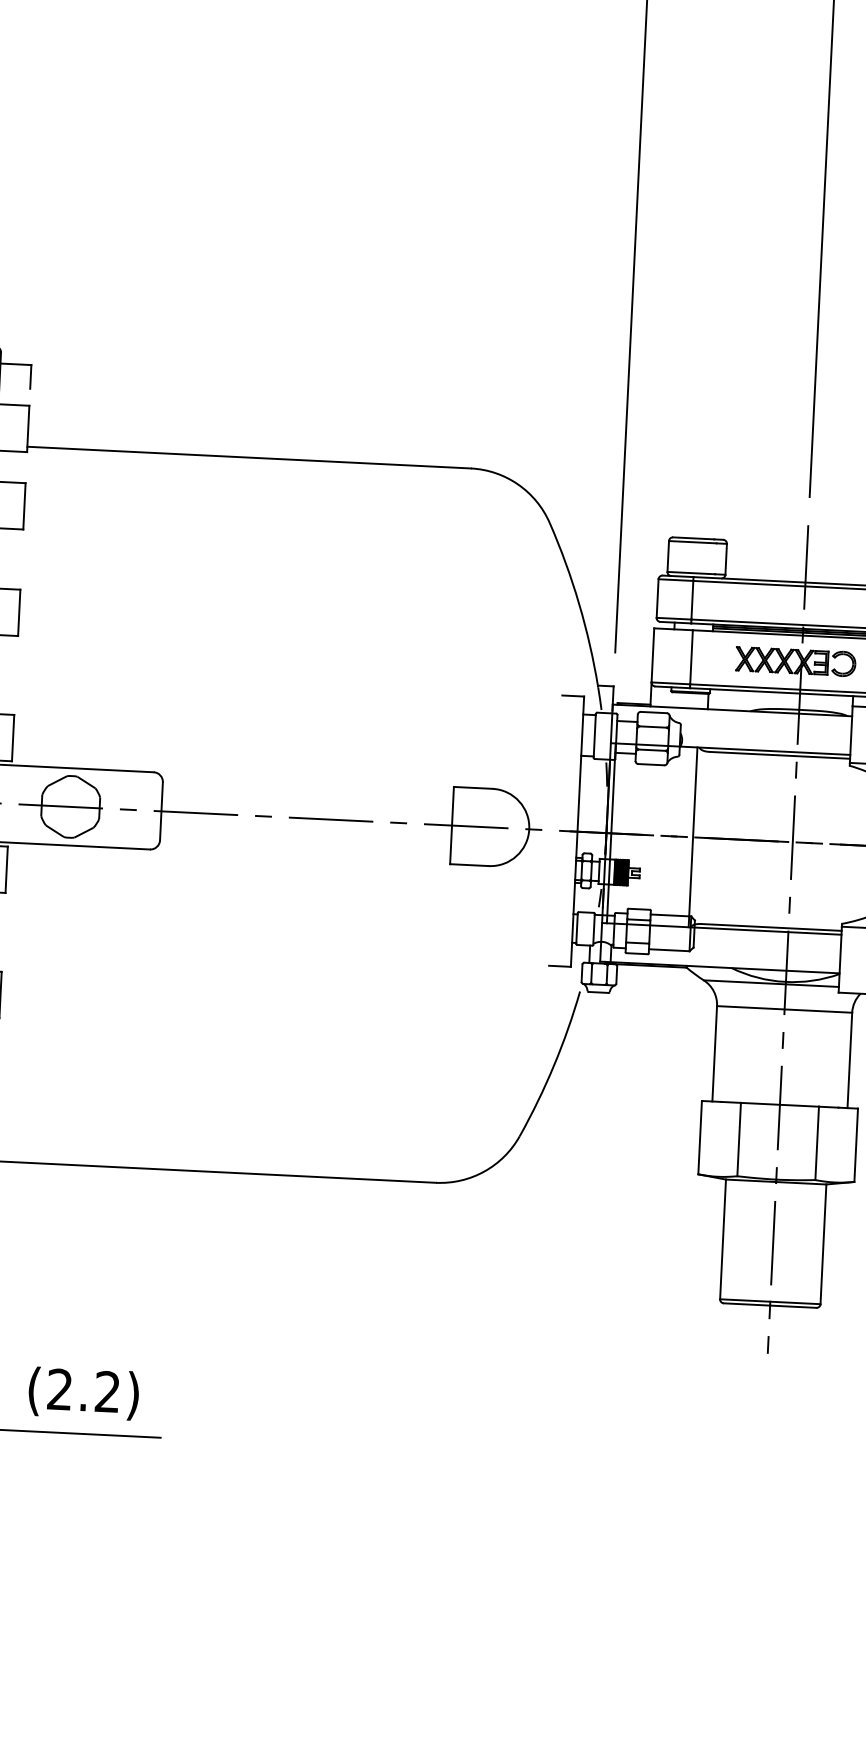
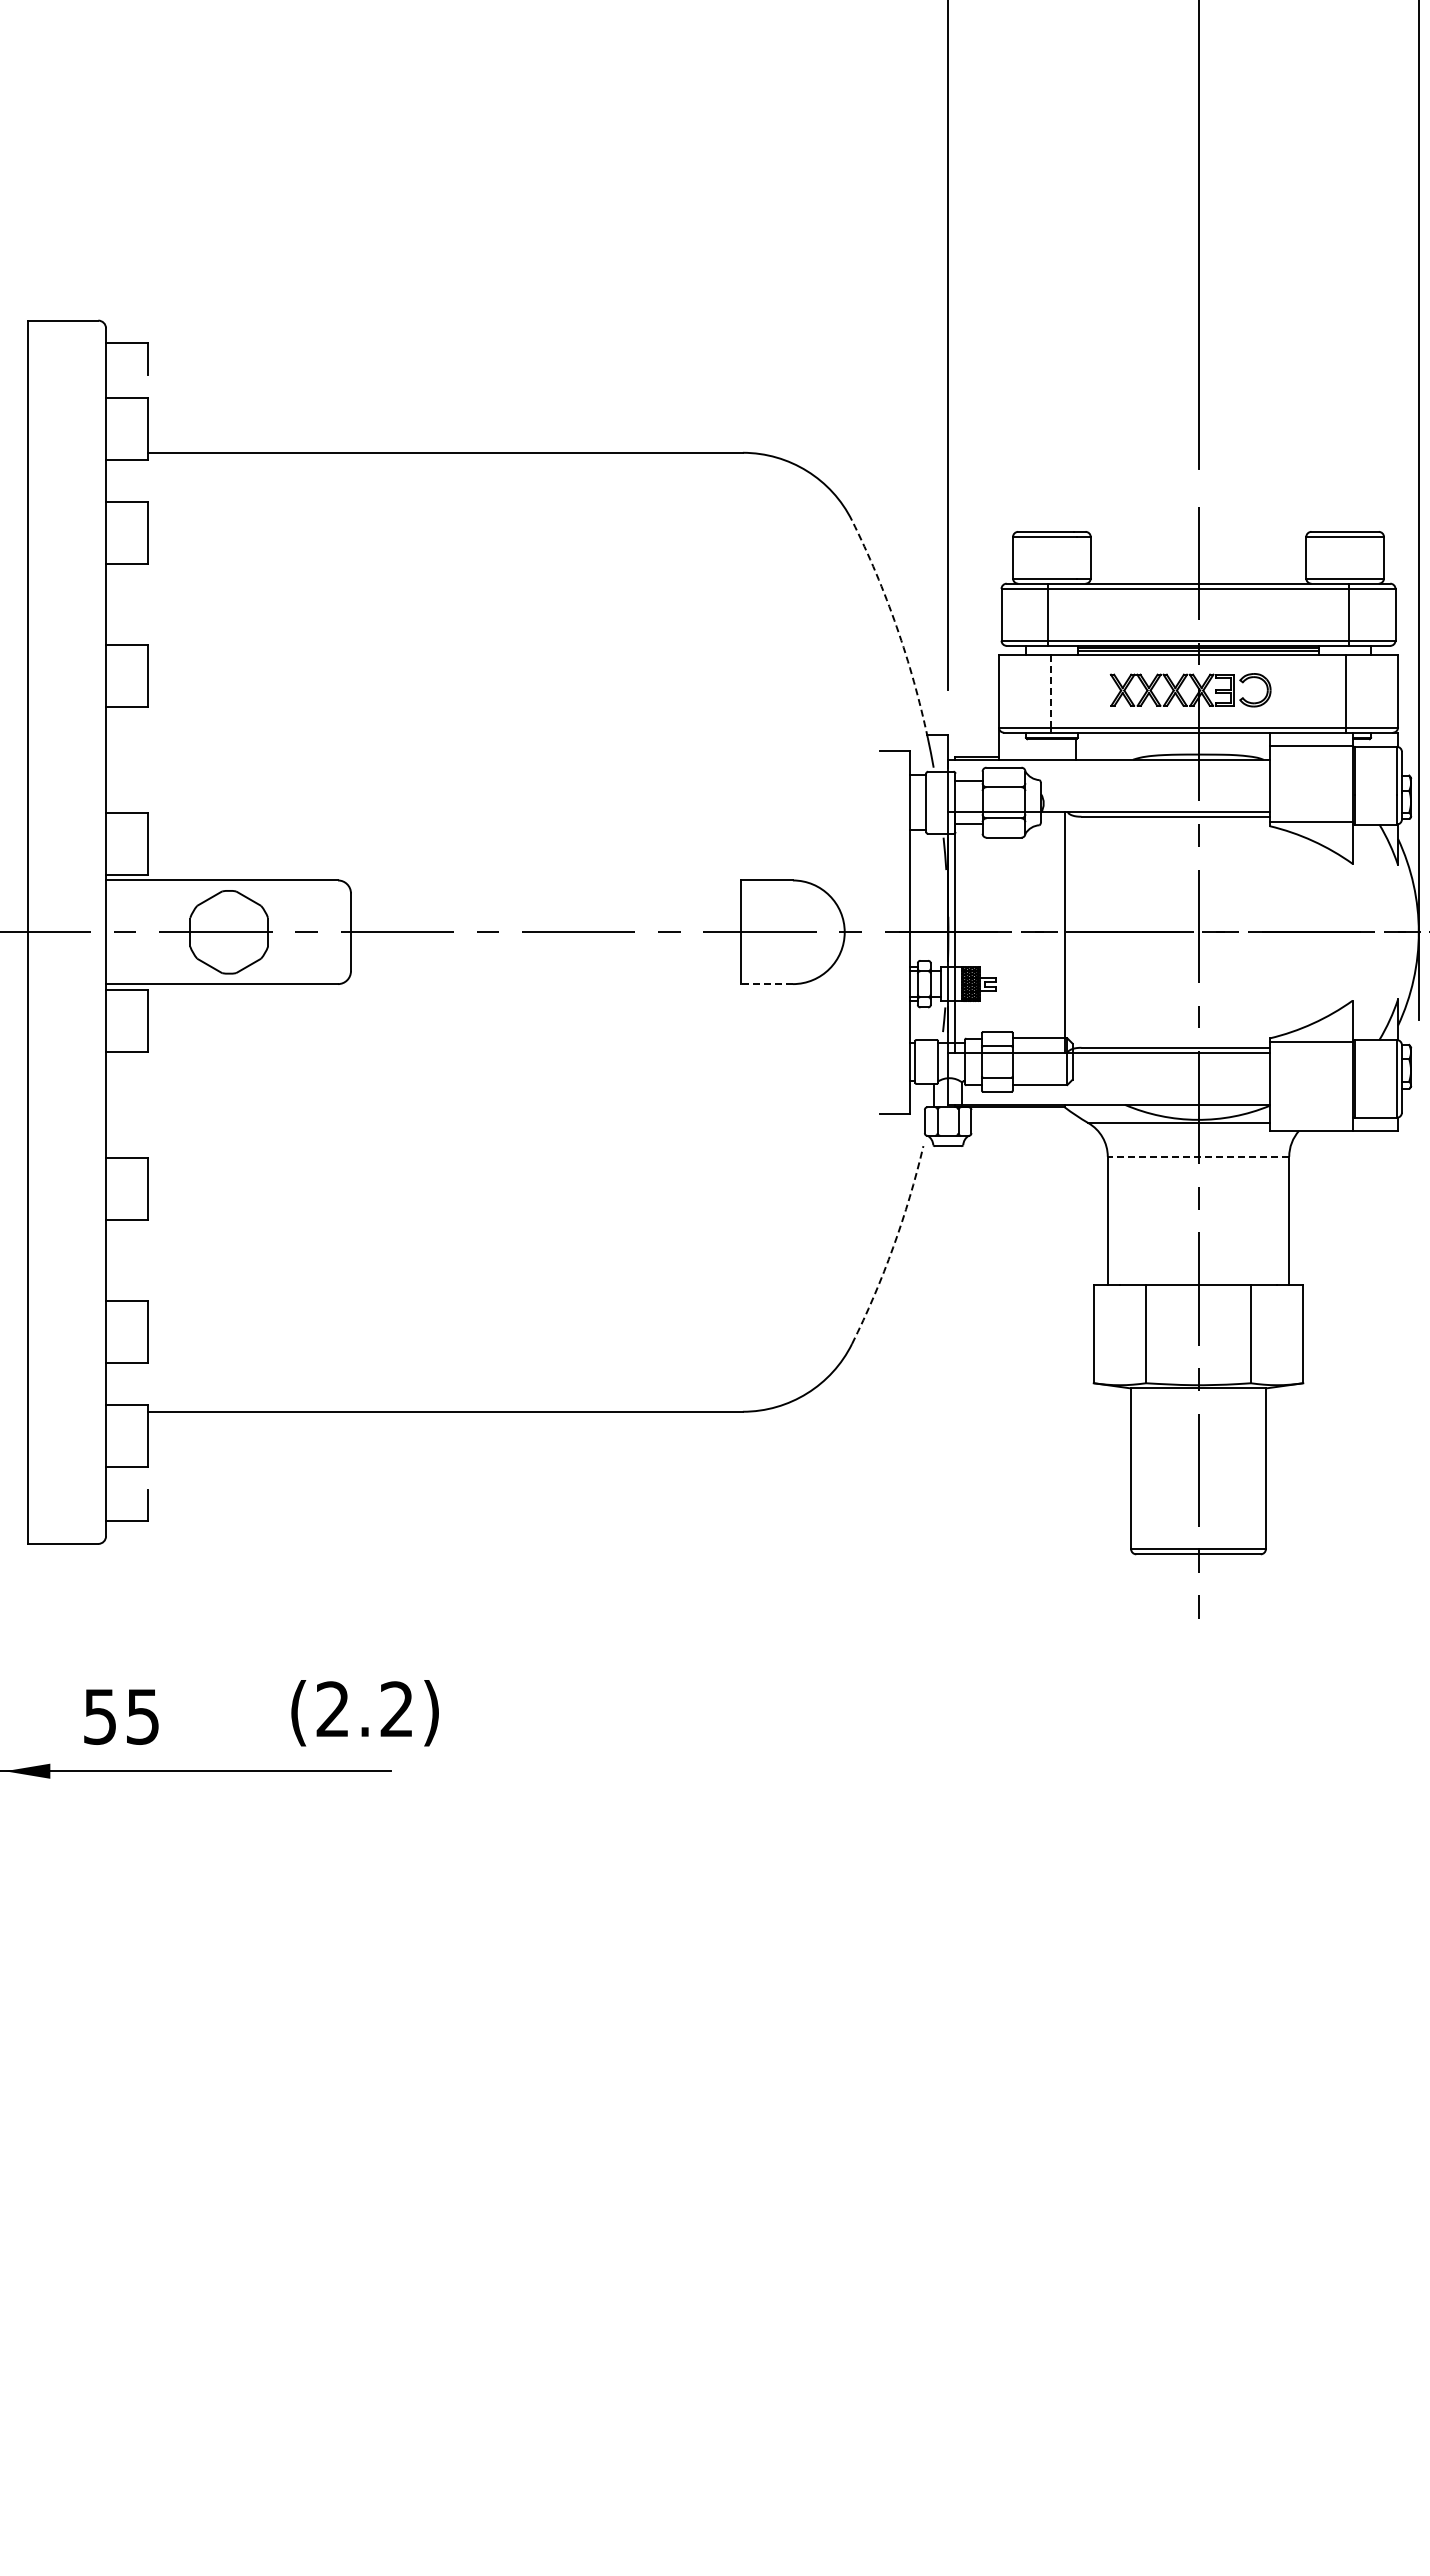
arc: (578, 603) -> (896, 626), solid -> dashed
line: (691, 657) -> (1050, 691), solid -> dashed
line: (469, 865) -> (766, 984), solid -> dashed
line: (784, 1009) -> (1198, 1156), solid -> dashed
arc: (554, 1065) -> (893, 1247), solid -> dashed
text: (83, 1393) -> (364, 1713), moved

